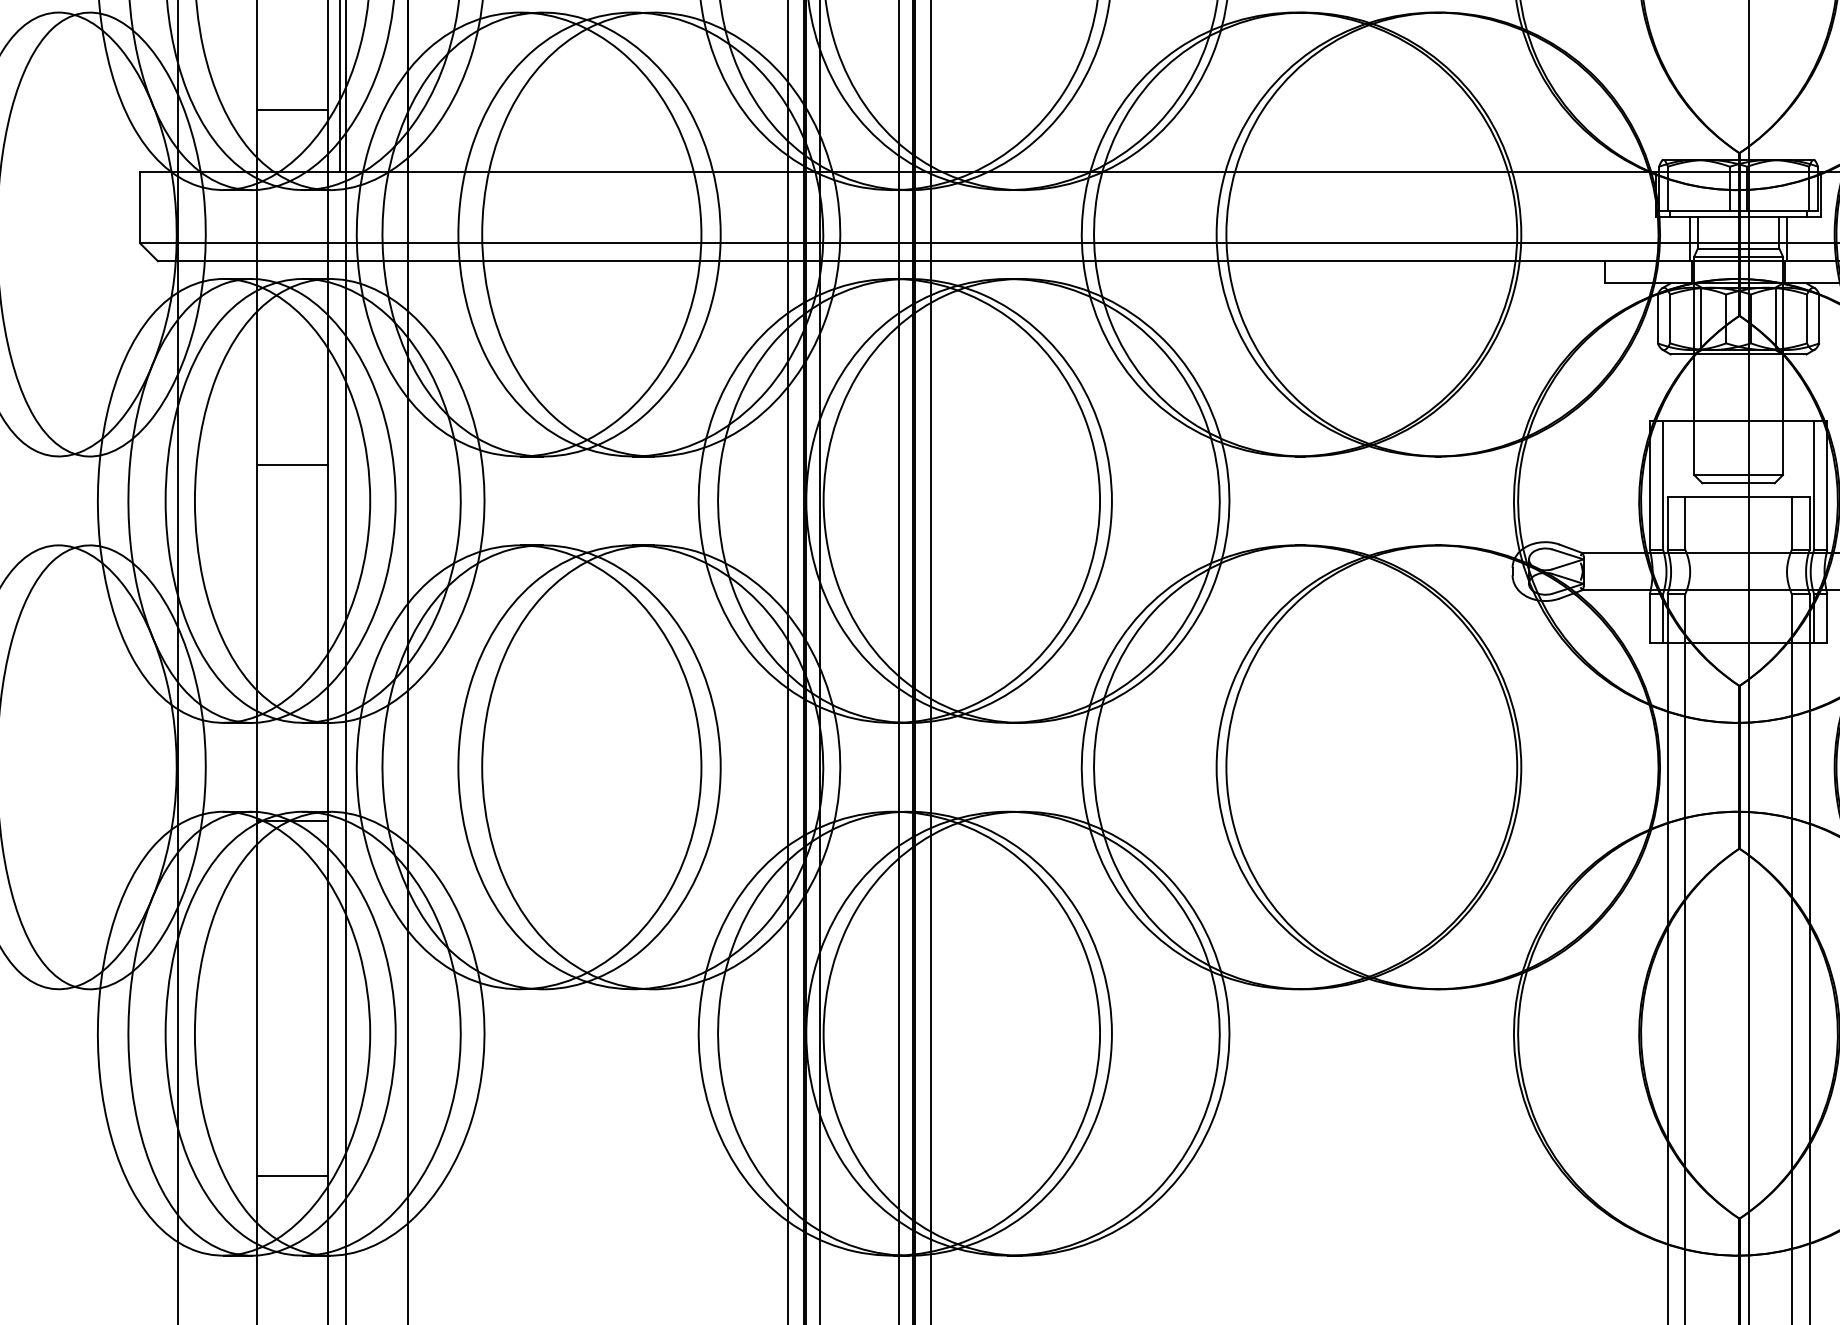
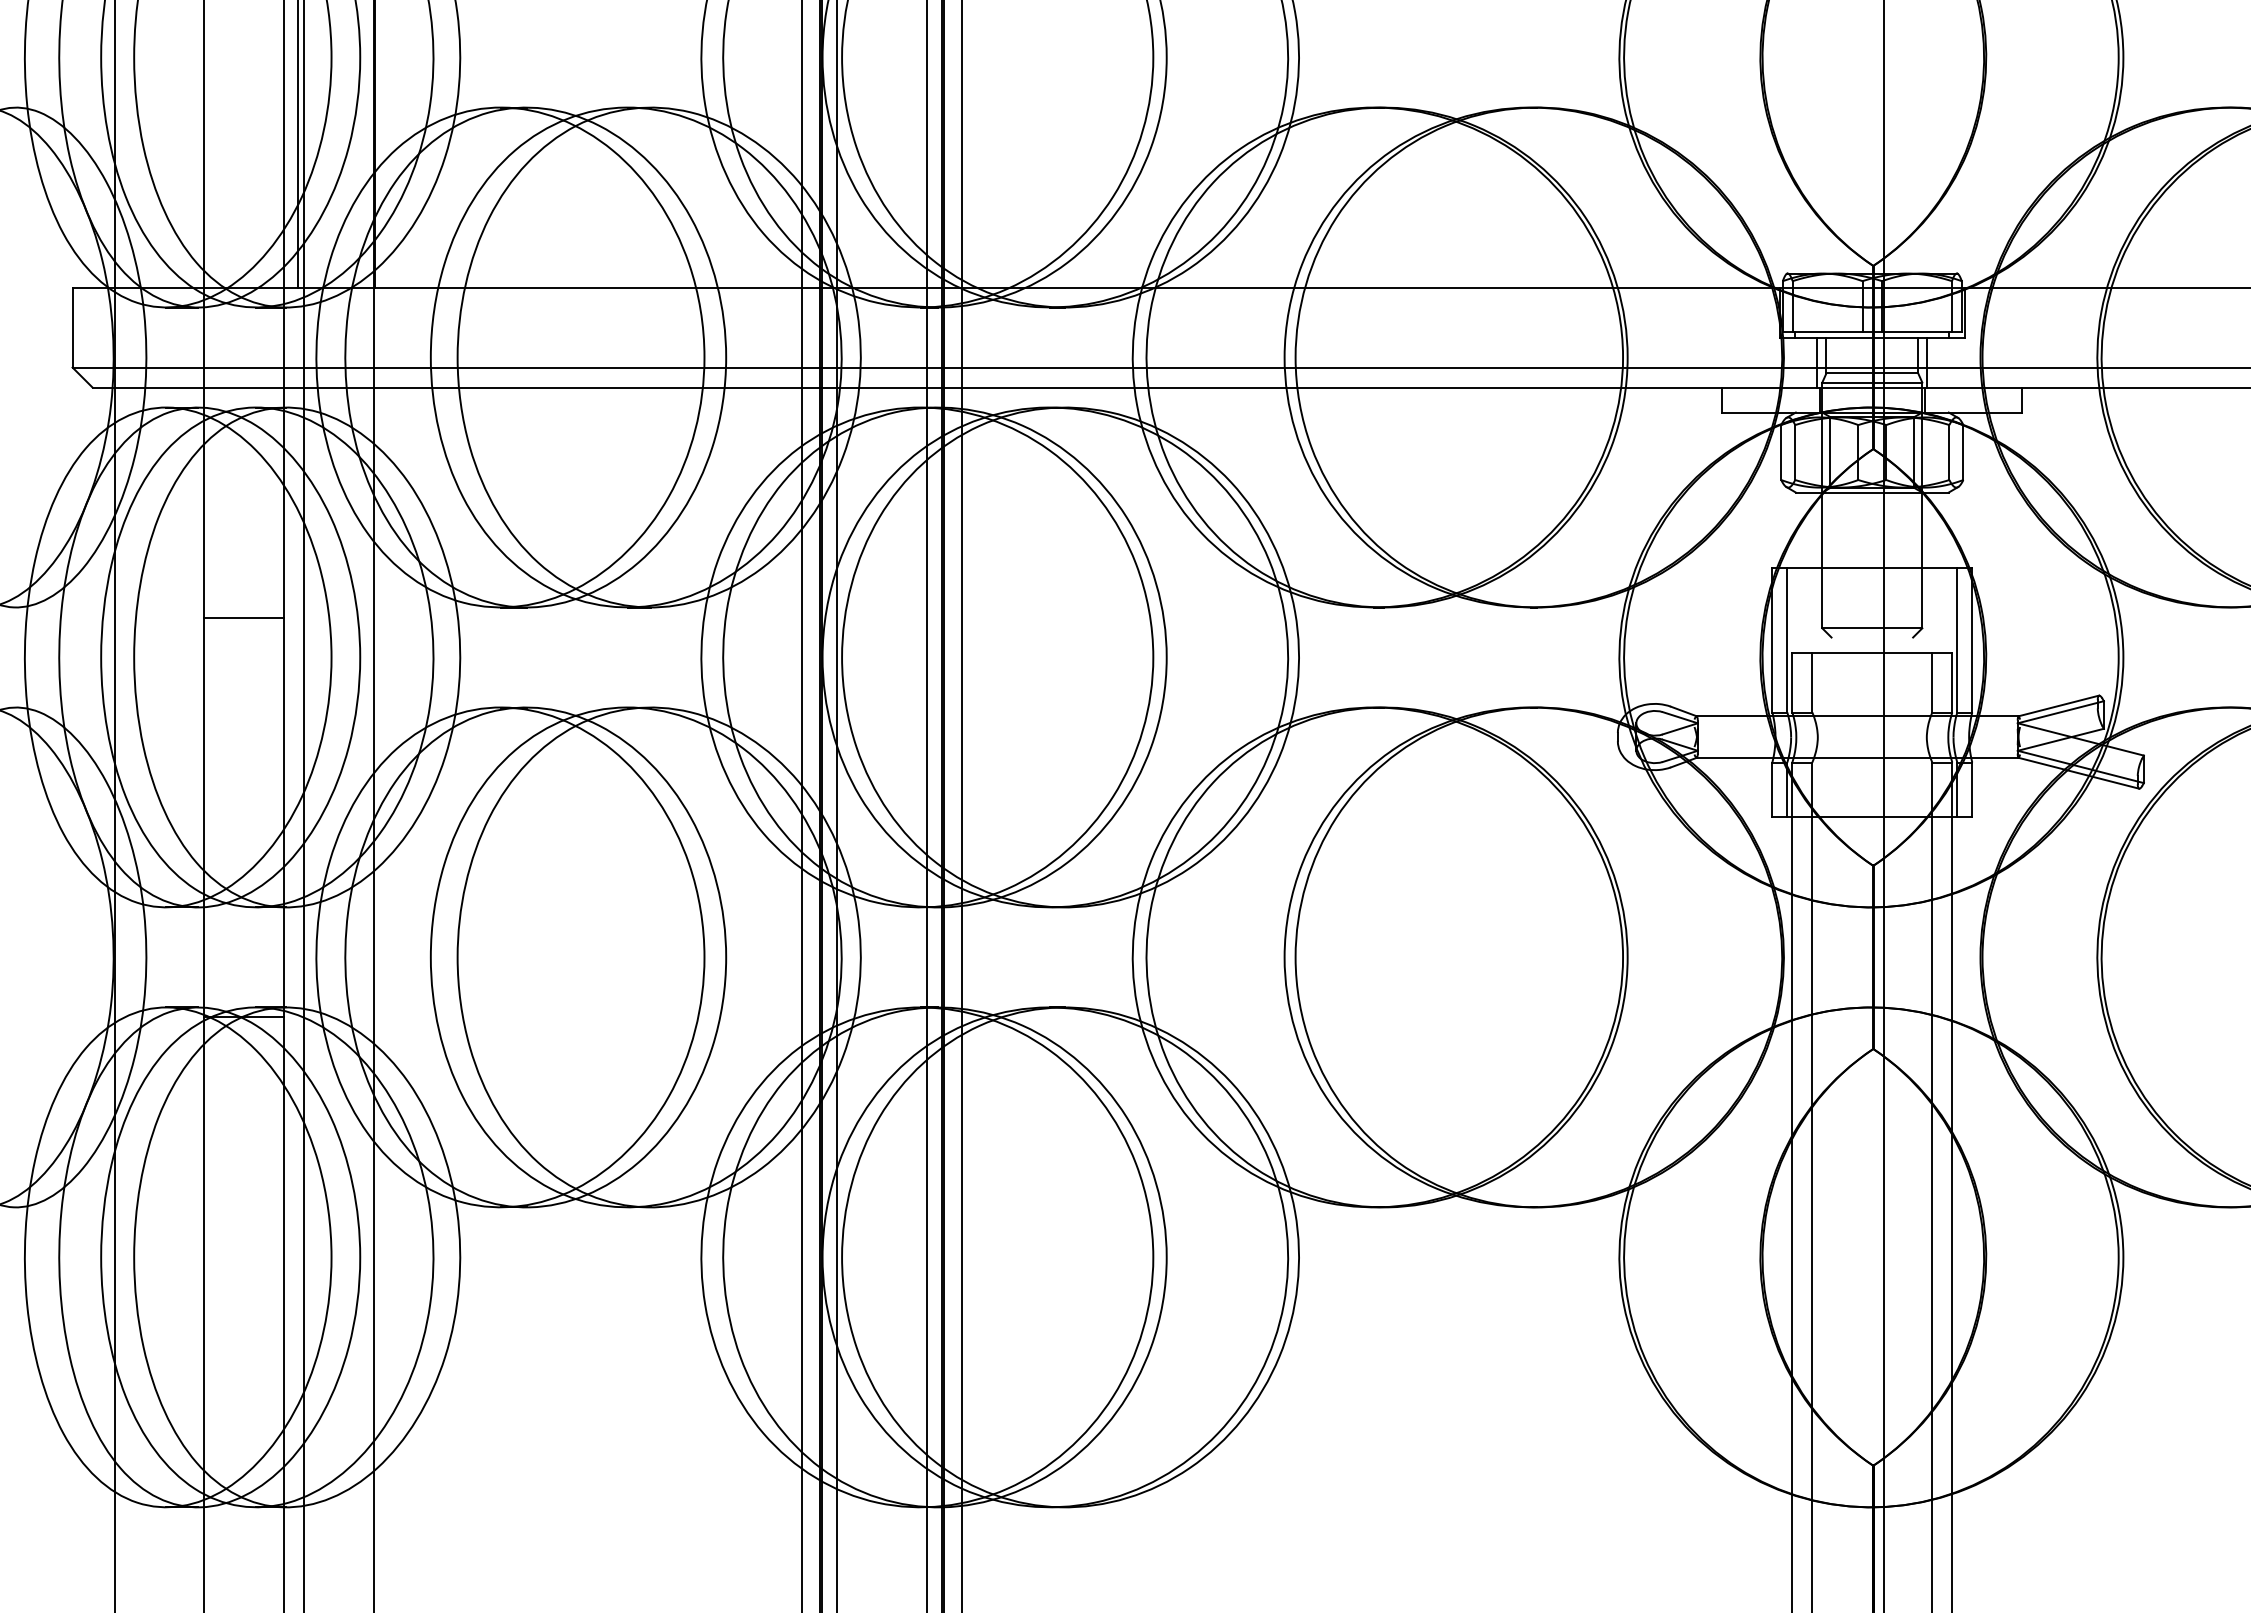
line: (292, 110) -> (243, 217), removed
line: (1738, 483) -> (1872, 637), removed
line: (292, 1175) -> (243, 1417), removed

